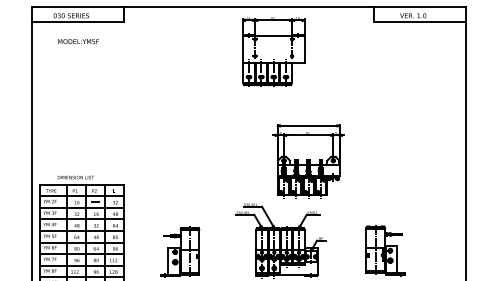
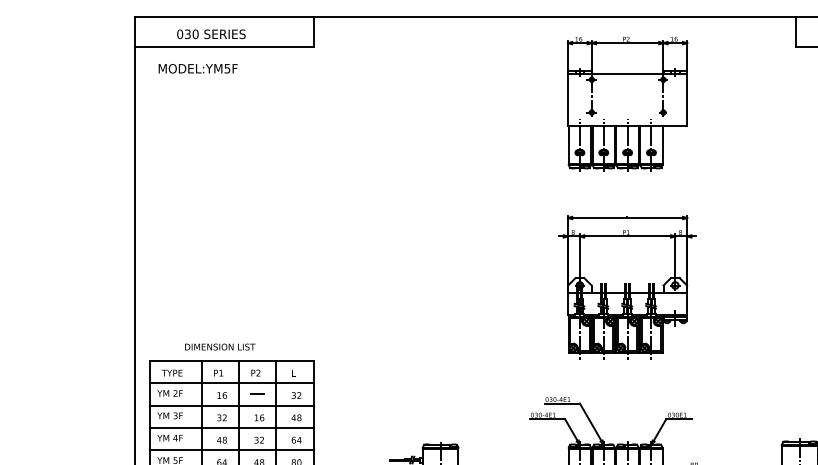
text: (78, 41) -> (197, 68), moved
part: (273, 51) -> (627, 103), moved
part: (308, 161) -> (627, 286), moved

